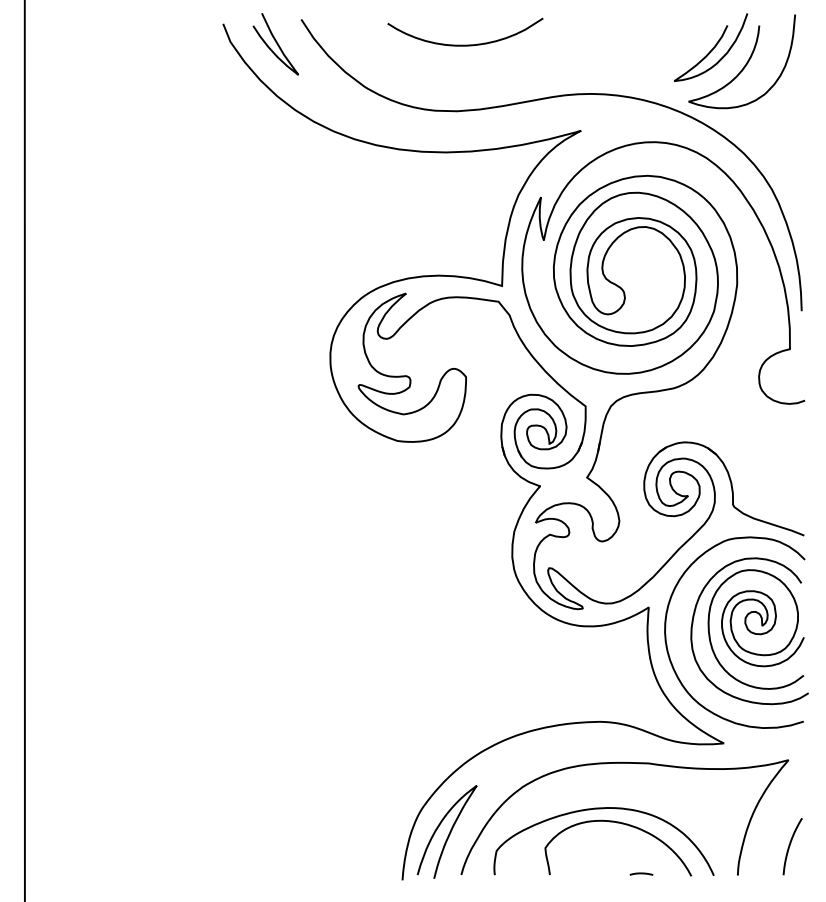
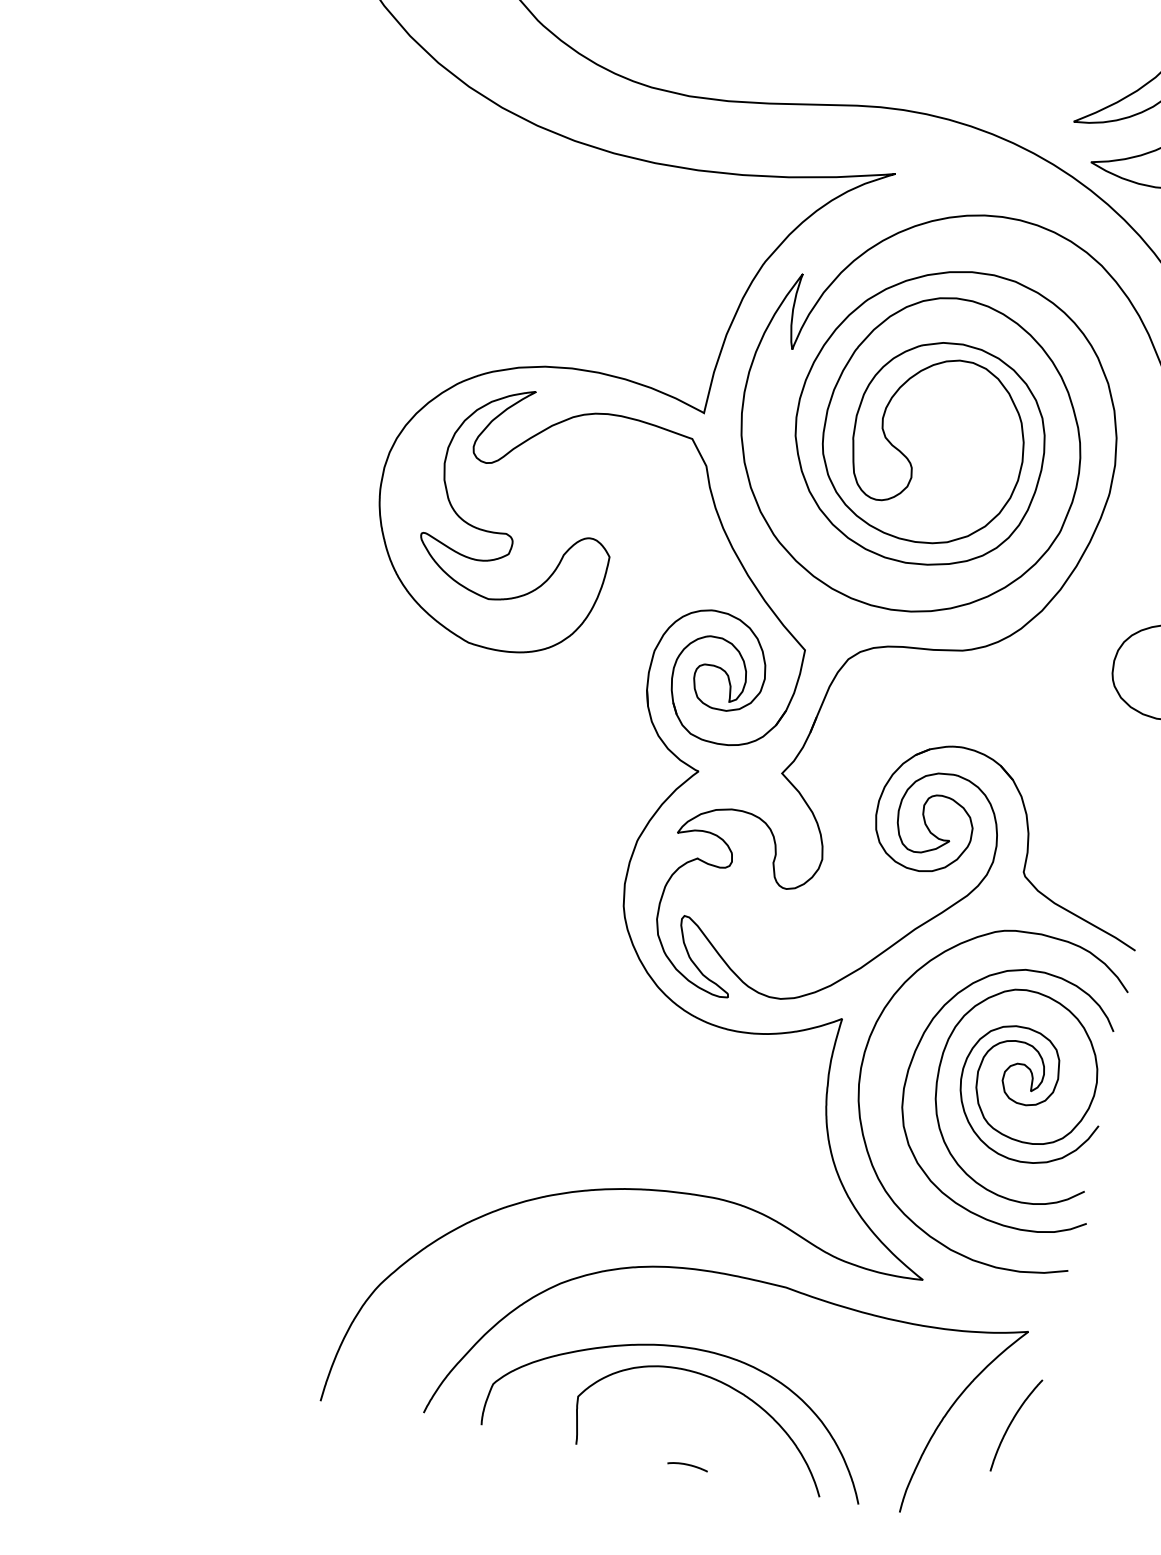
curve: (448, 833) -> (416, 1336), removed
curve: (790, 846) -> (1012, 1424), moved
line: (641, 873) -> (688, 1464), moved

